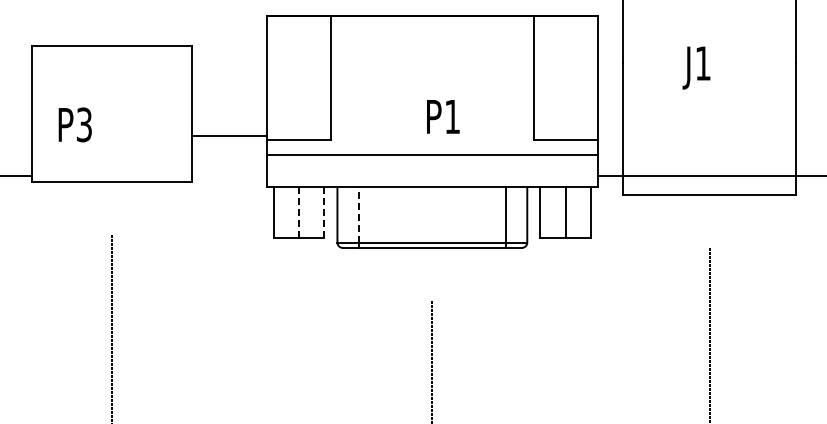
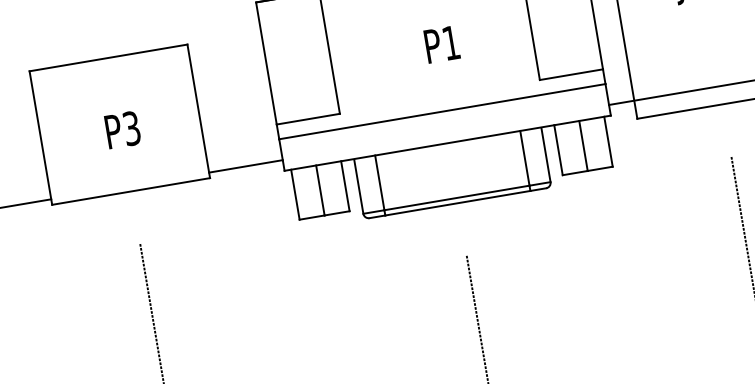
text: (443, 116) -> (442, 44), moved
text: (74, 124) -> (122, 129), moved
line: (229, 136) -> (245, 166), moved
line: (298, 211) -> (319, 189), dashed -> solid
line: (324, 211) -> (345, 185), dashed -> solid
line: (358, 214) -> (379, 182), dashed -> solid

